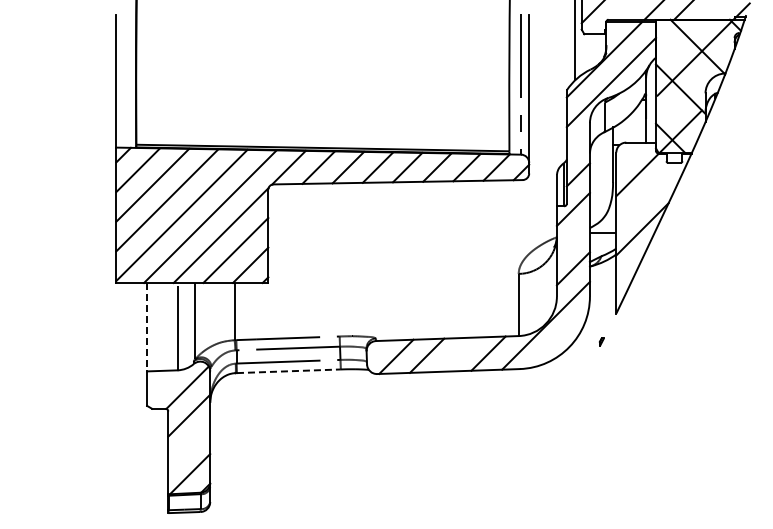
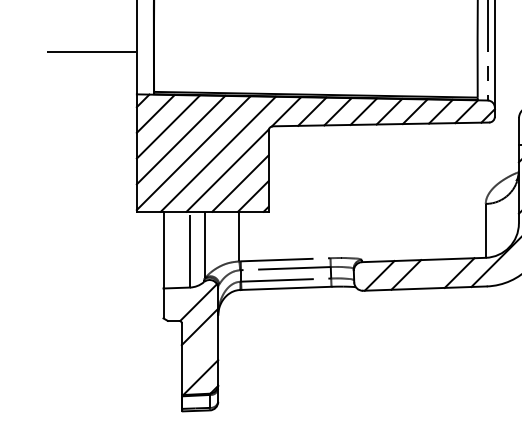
line: (64, 98) -> (91, 51), added
line: (147, 327) -> (163, 250), dashed -> solid
line: (288, 371) -> (286, 288), dashed -> solid

